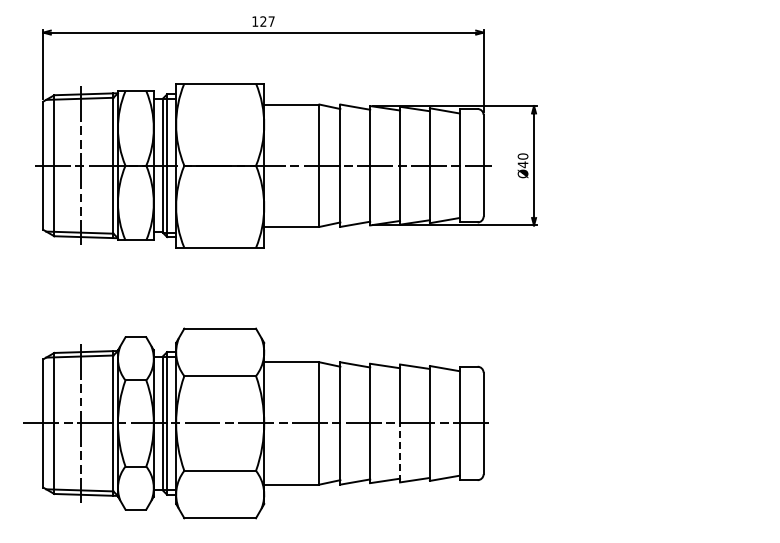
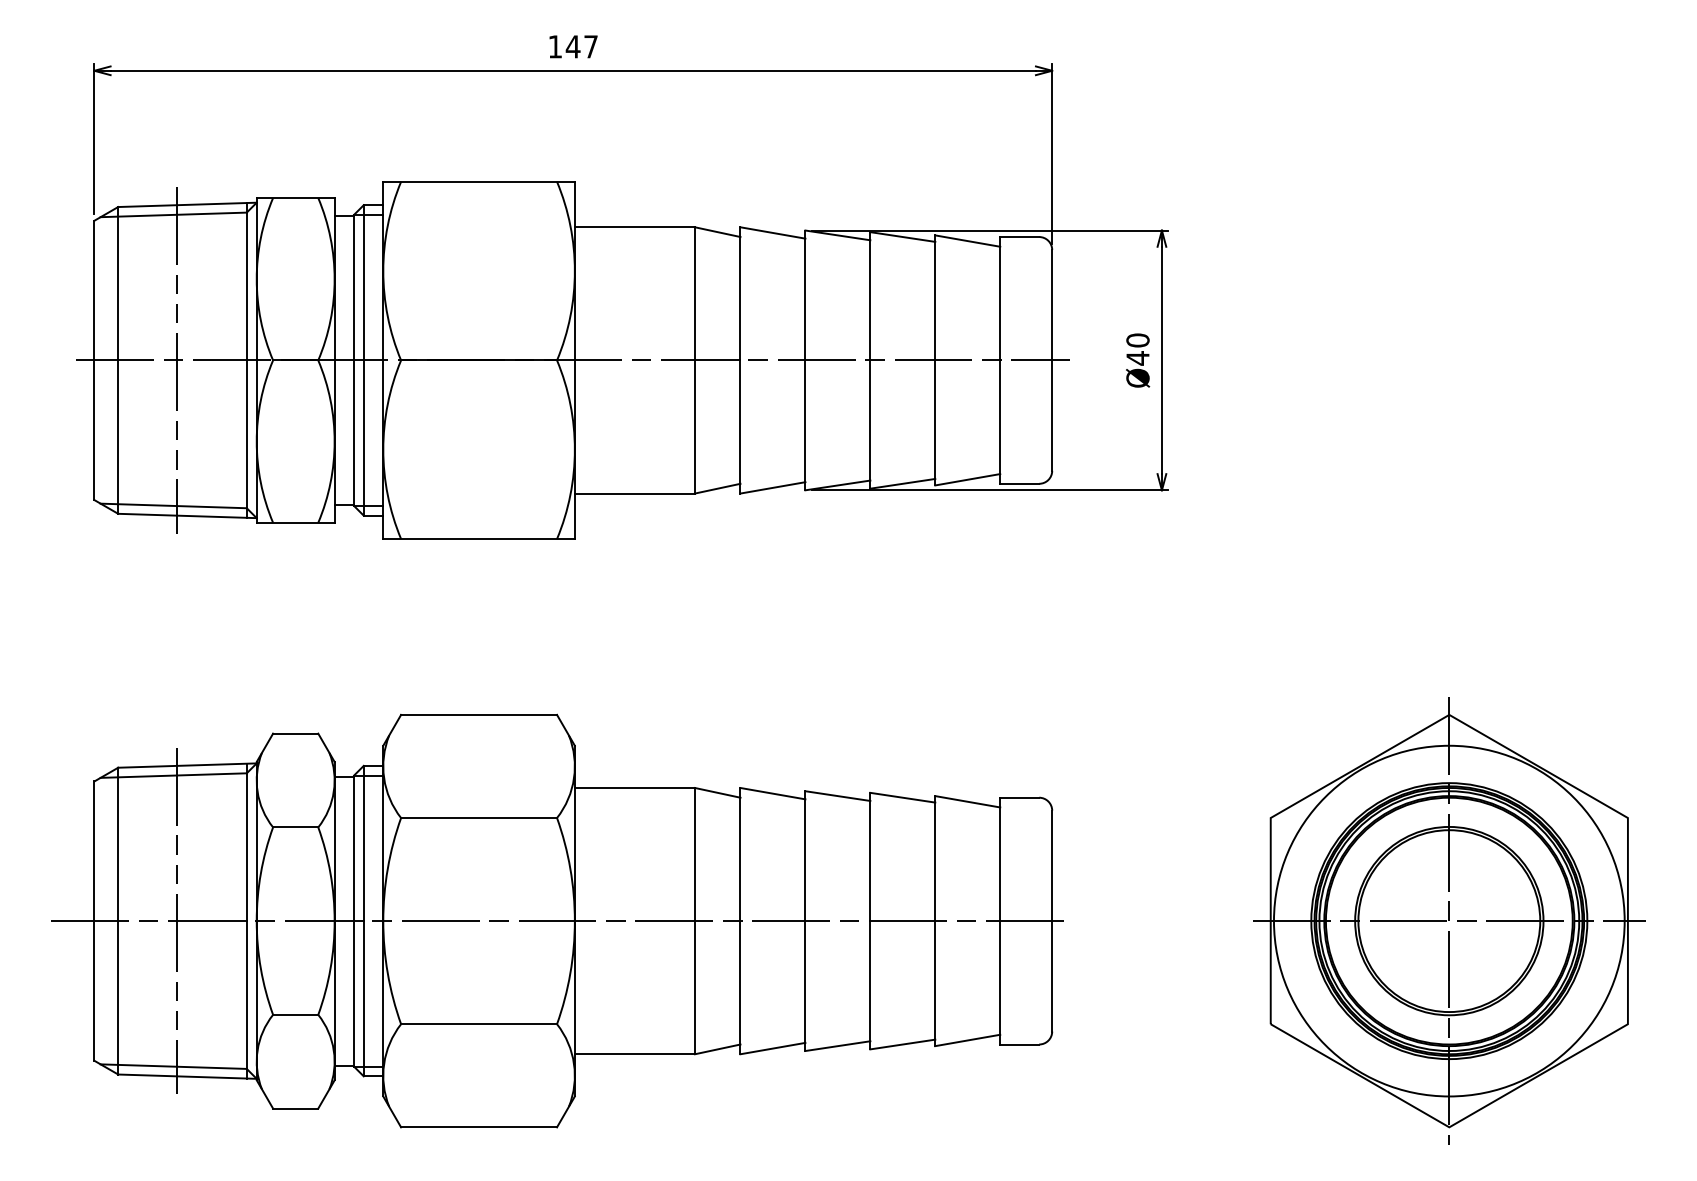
text: (263, 21) -> (573, 46), 127 -> 147
part: (666, 423) -> (1450, 921), added
line: (400, 452) -> (871, 984), dashed -> solid

